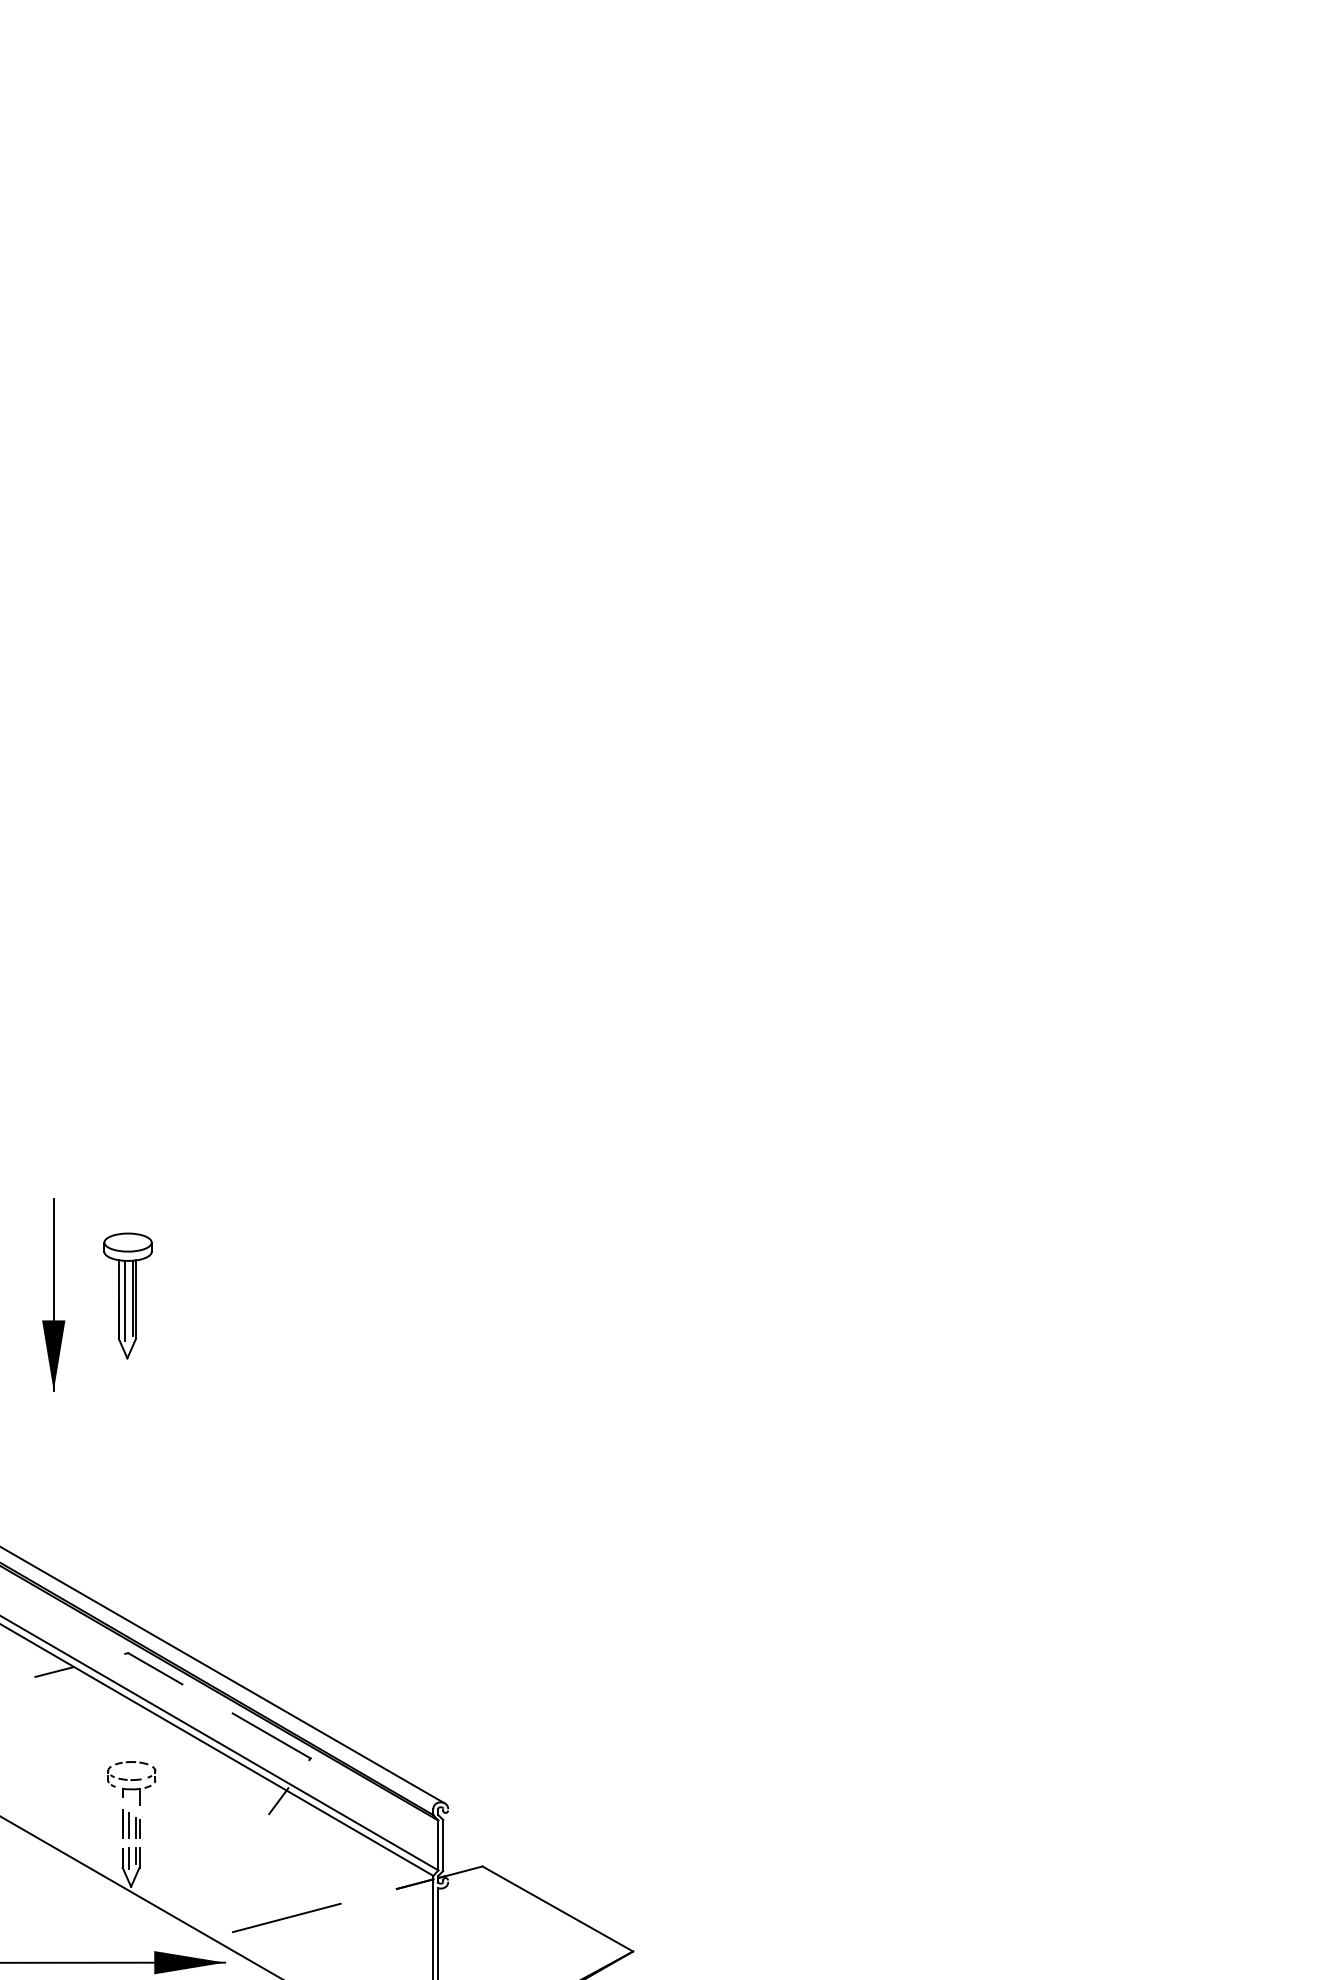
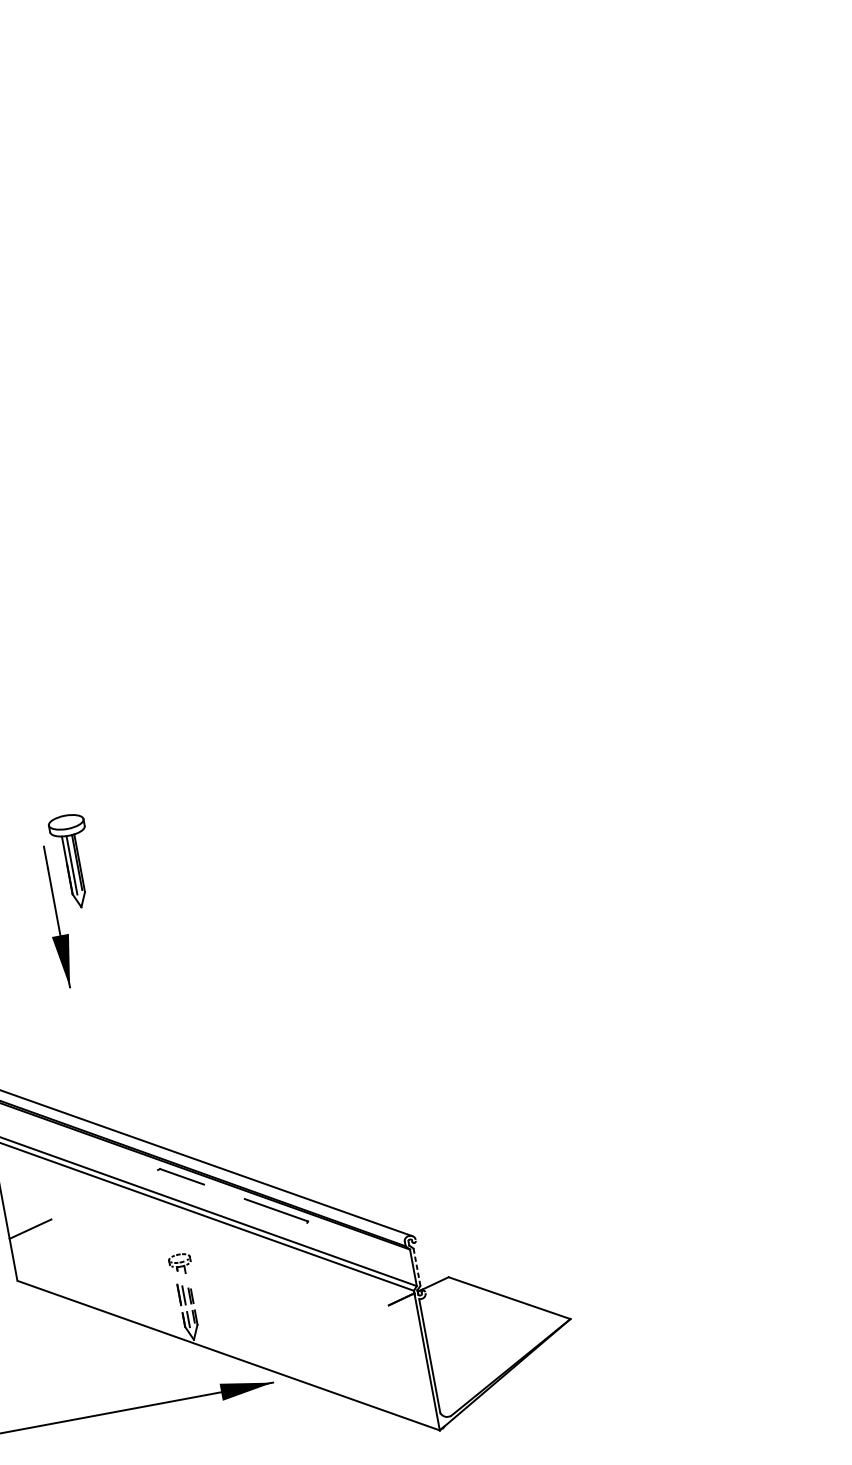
part: (127, 1295) -> (72, 861), moved
line: (54, 1671) -> (108, 1192), removed
part: (131, 1783) -> (180, 1264), size x0.6
line: (278, 1801) -> (290, 1257), removed
line: (443, 1845) -> (417, 1267), solid -> dashed
line: (286, 1917) -> (311, 1341), removed

